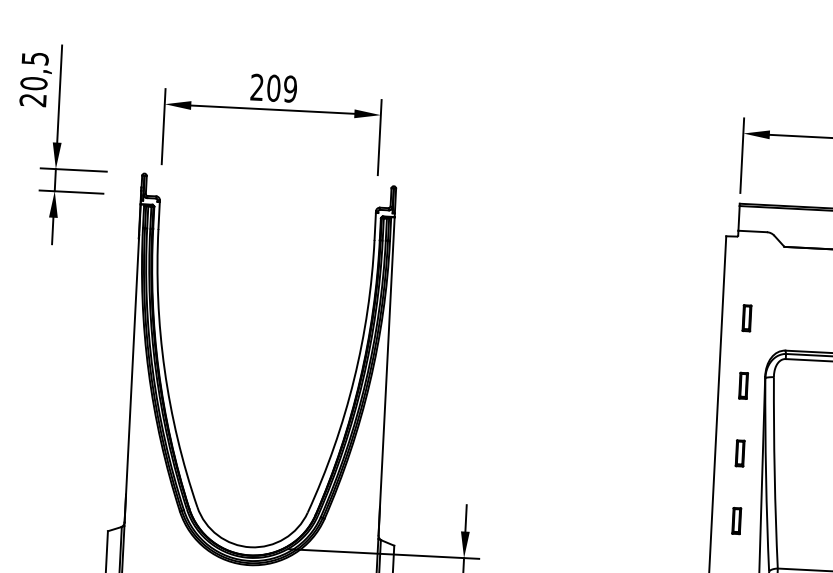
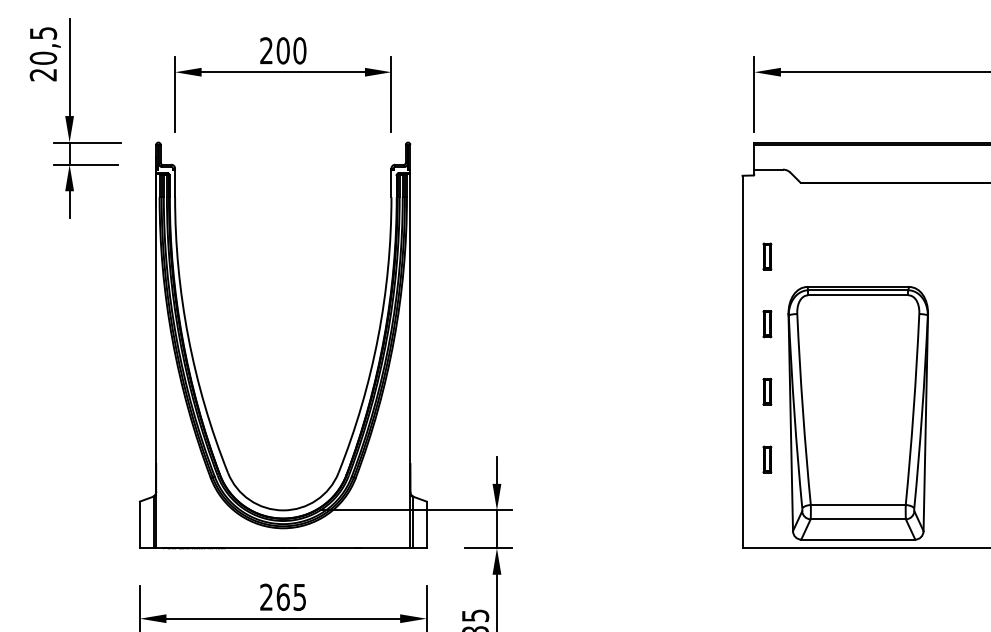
text: (290, 88) -> (299, 50), 209 -> 200

